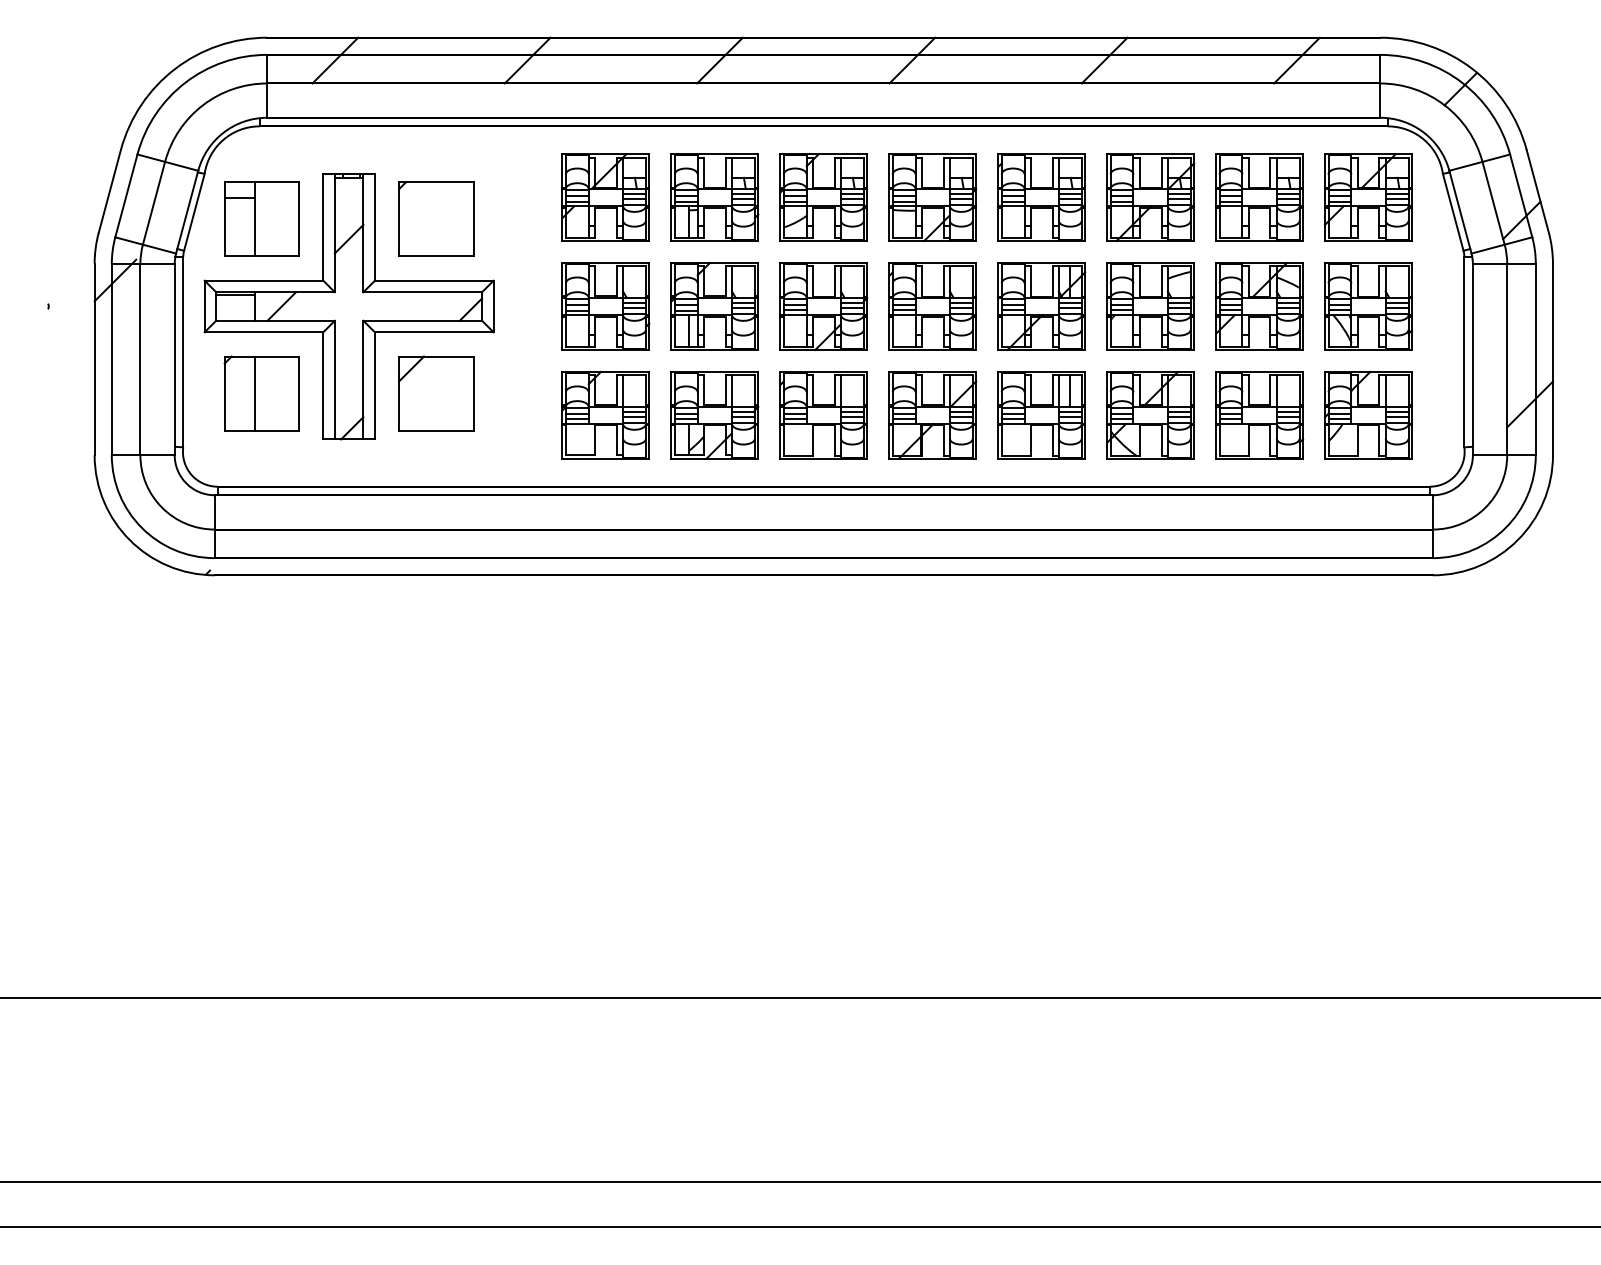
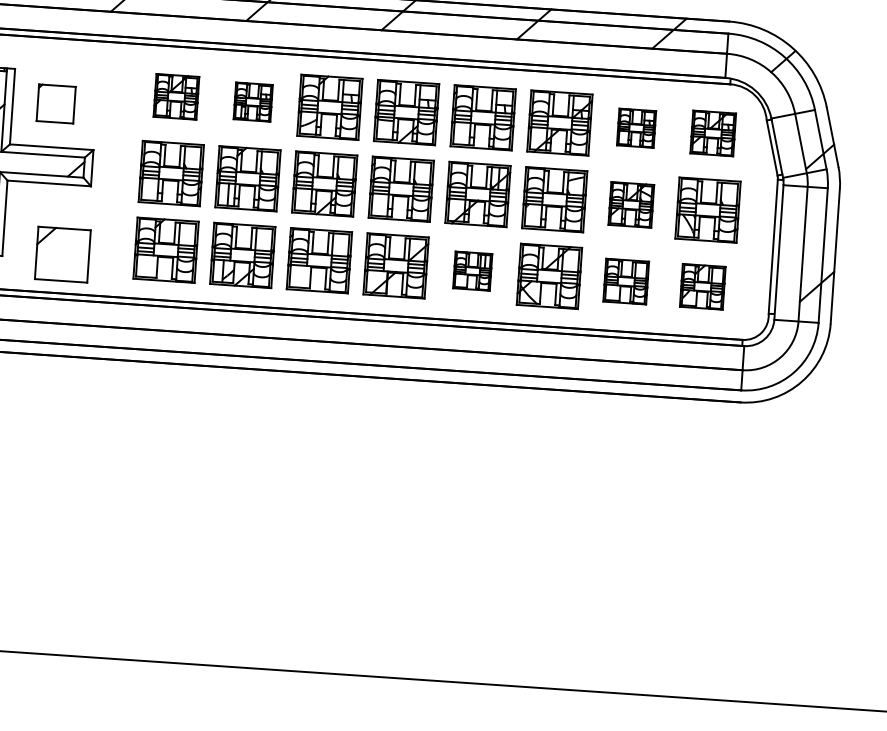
part: (605, 197) -> (176, 96), size x0.7
part: (714, 197) -> (252, 102), size x0.6
part: (1259, 197) -> (636, 128), size x0.6
part: (1368, 197) -> (713, 133), size x0.7
part: (436, 218) -> (56, 103), size x0.7
part: (1259, 306) -> (631, 204), size x0.7
part: (436, 393) -> (62, 254), moved
part: (1041, 415) -> (472, 271), size x0.6
part: (1259, 415) -> (626, 281), size x0.7
part: (1368, 415) -> (702, 286), size x0.7

